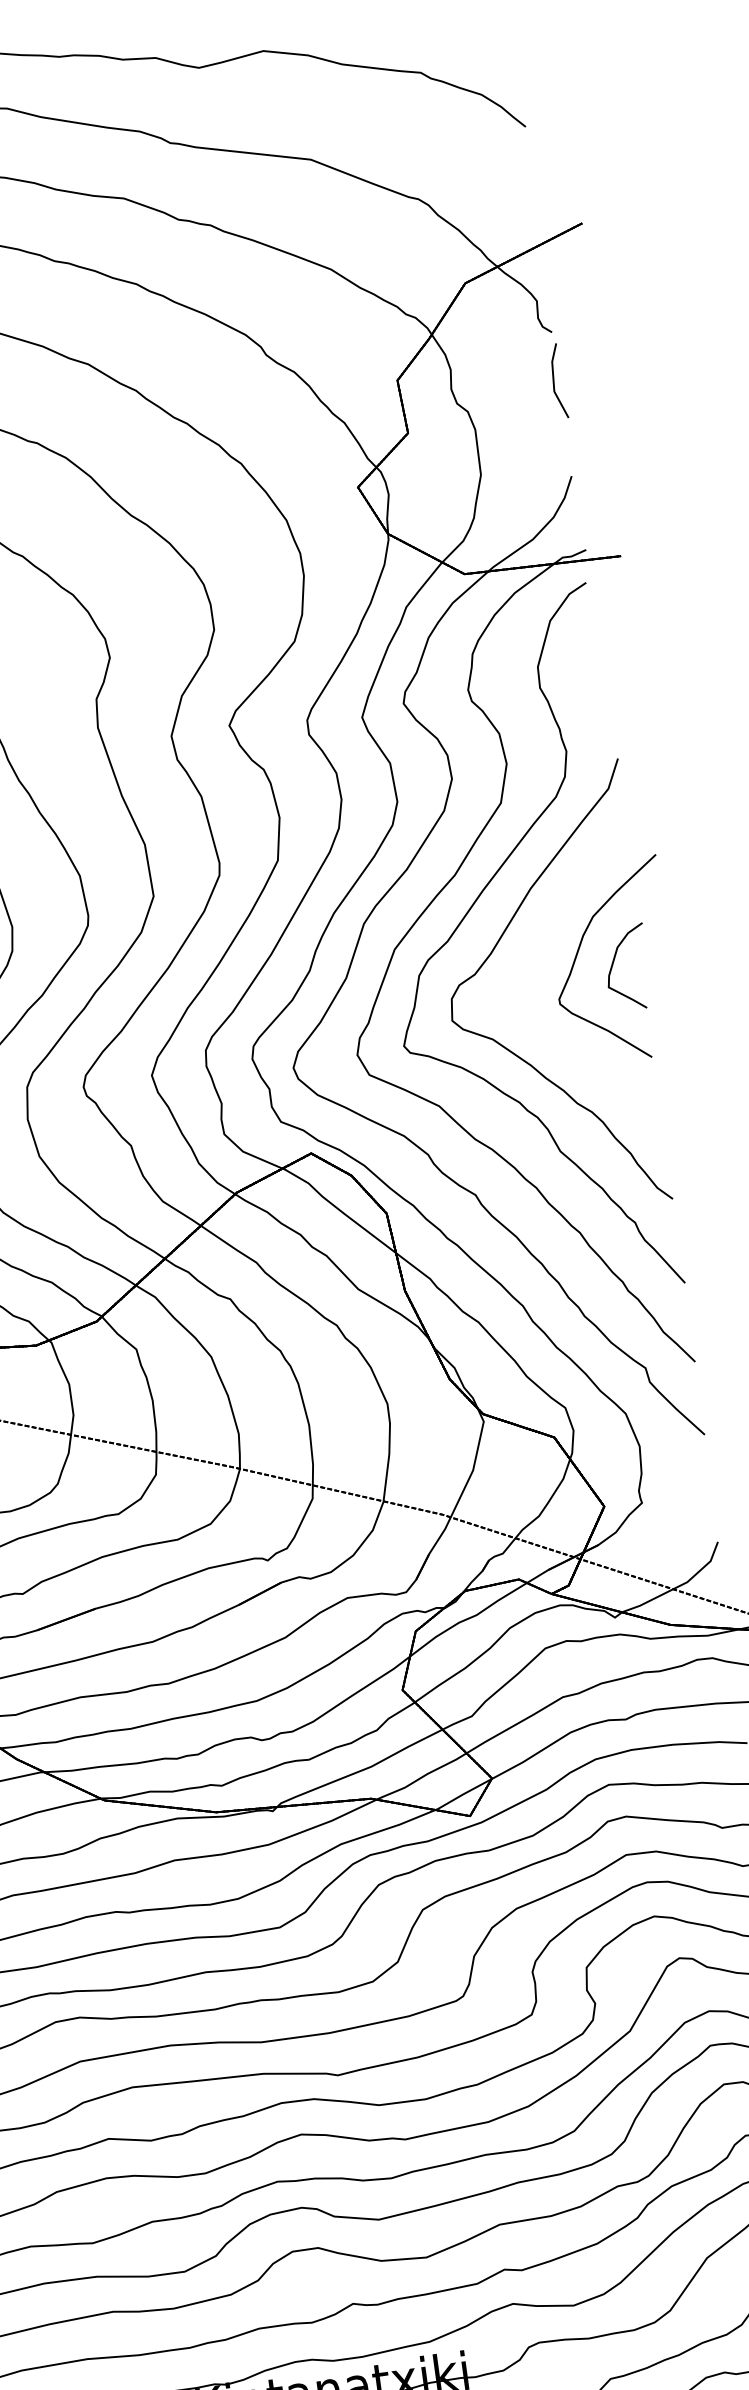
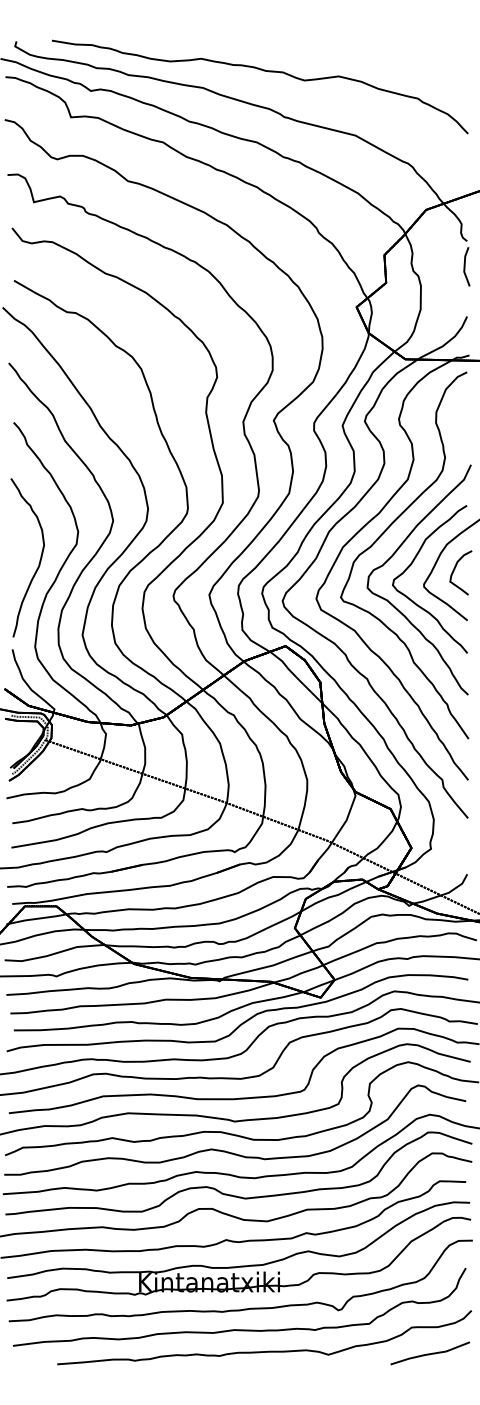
part: (532, 964) -> (412, 564), added

